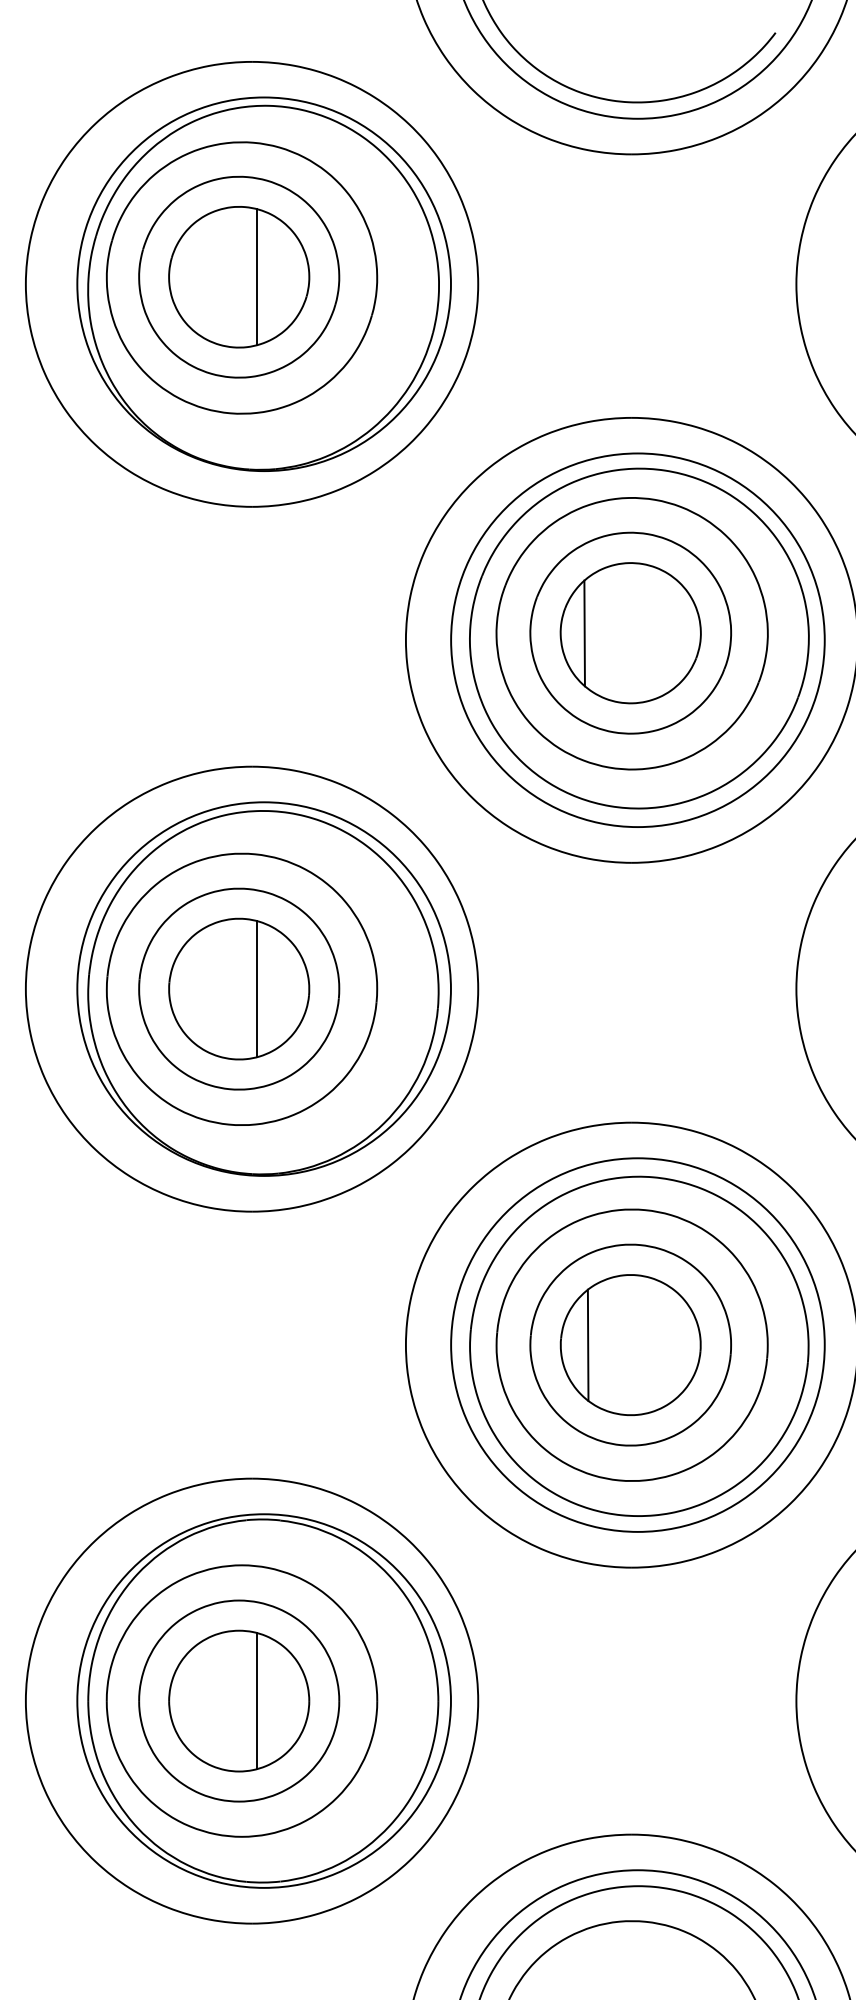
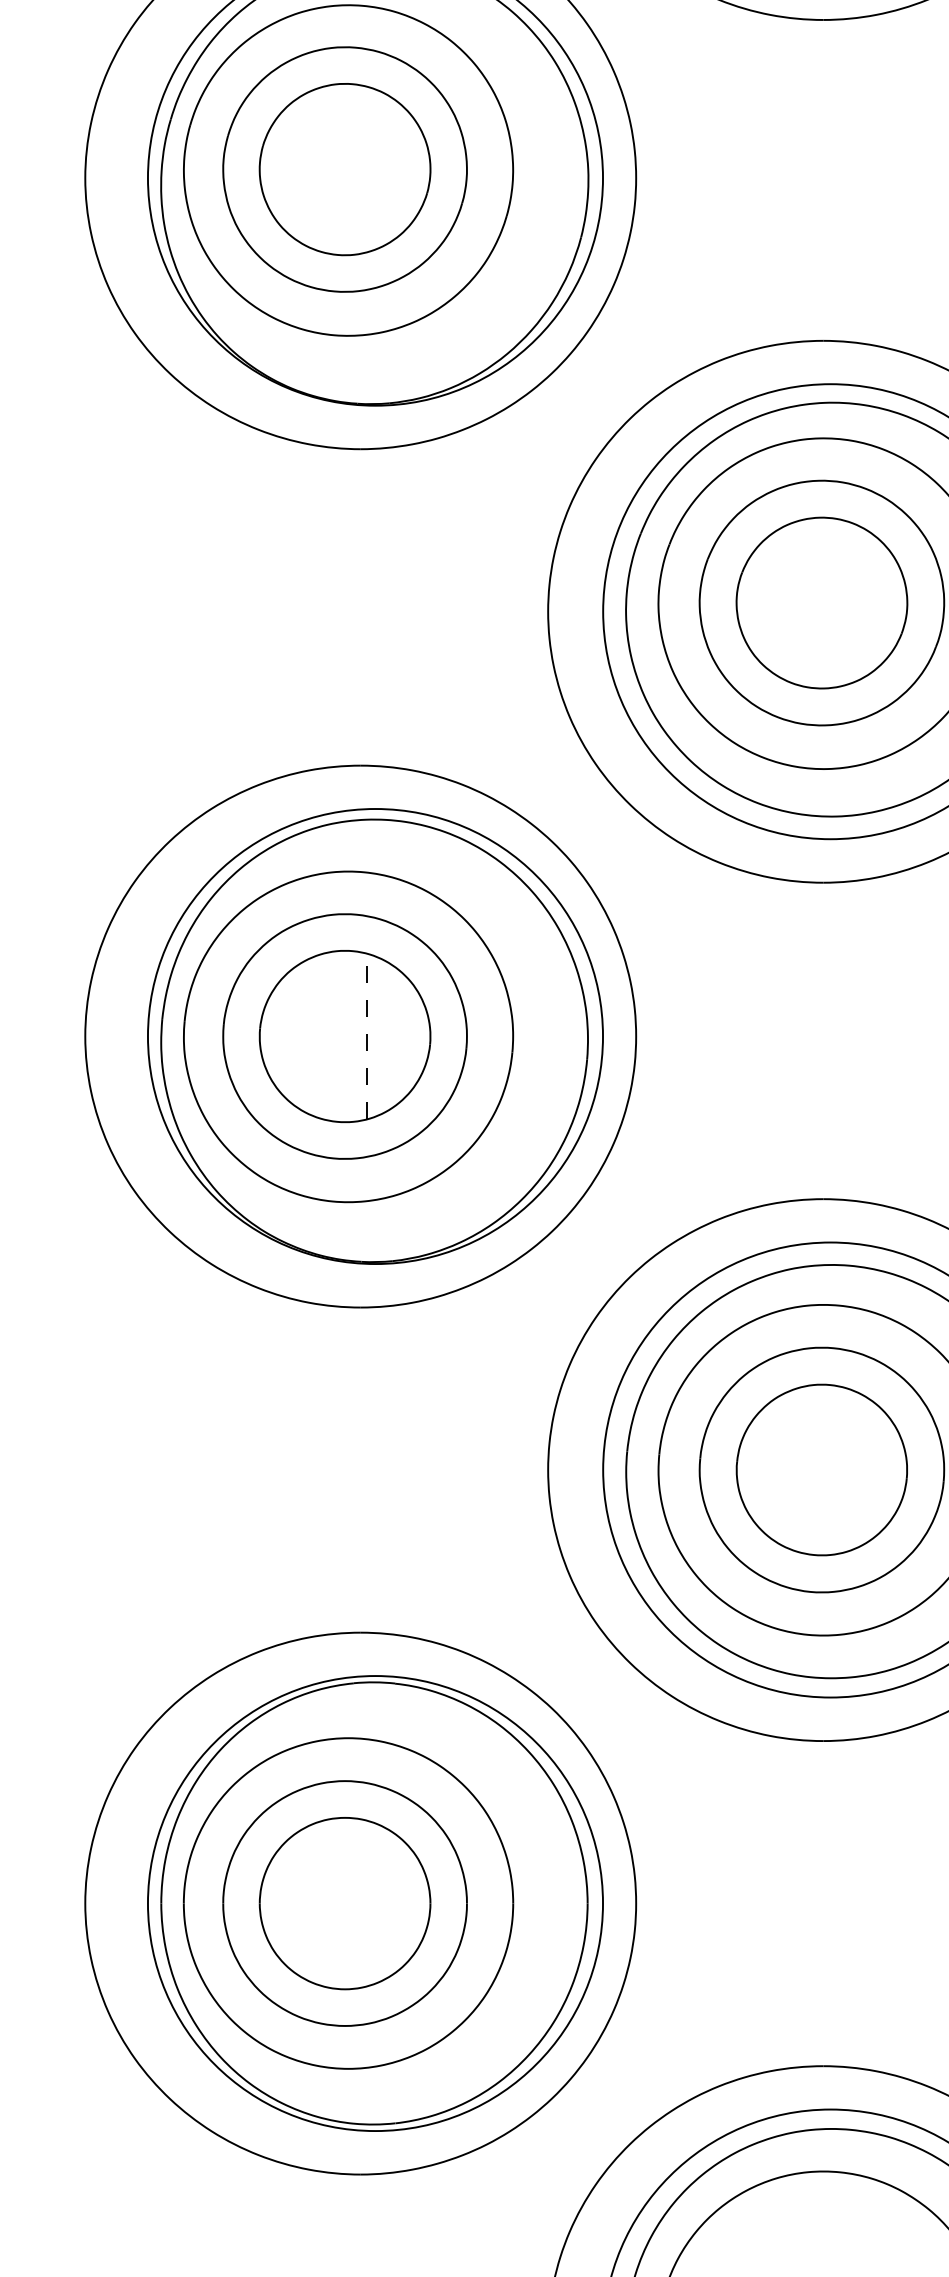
line: (257, 277) -> (367, 169), removed
line: (584, 633) -> (765, 603), removed
line: (257, 988) -> (367, 1035), solid -> dashed
line: (587, 1344) -> (769, 1469), removed
line: (257, 1701) -> (367, 1904), removed

